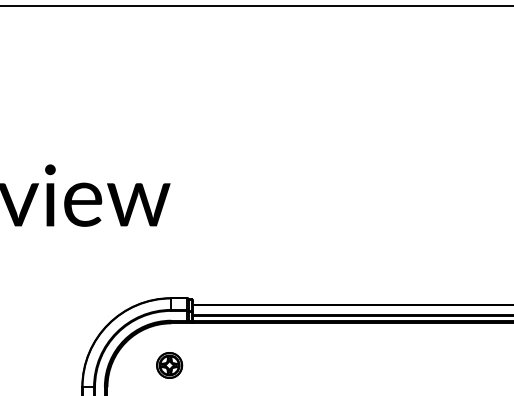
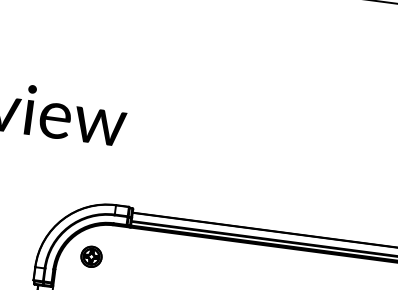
part: (169, 365) -> (91, 256), moved

